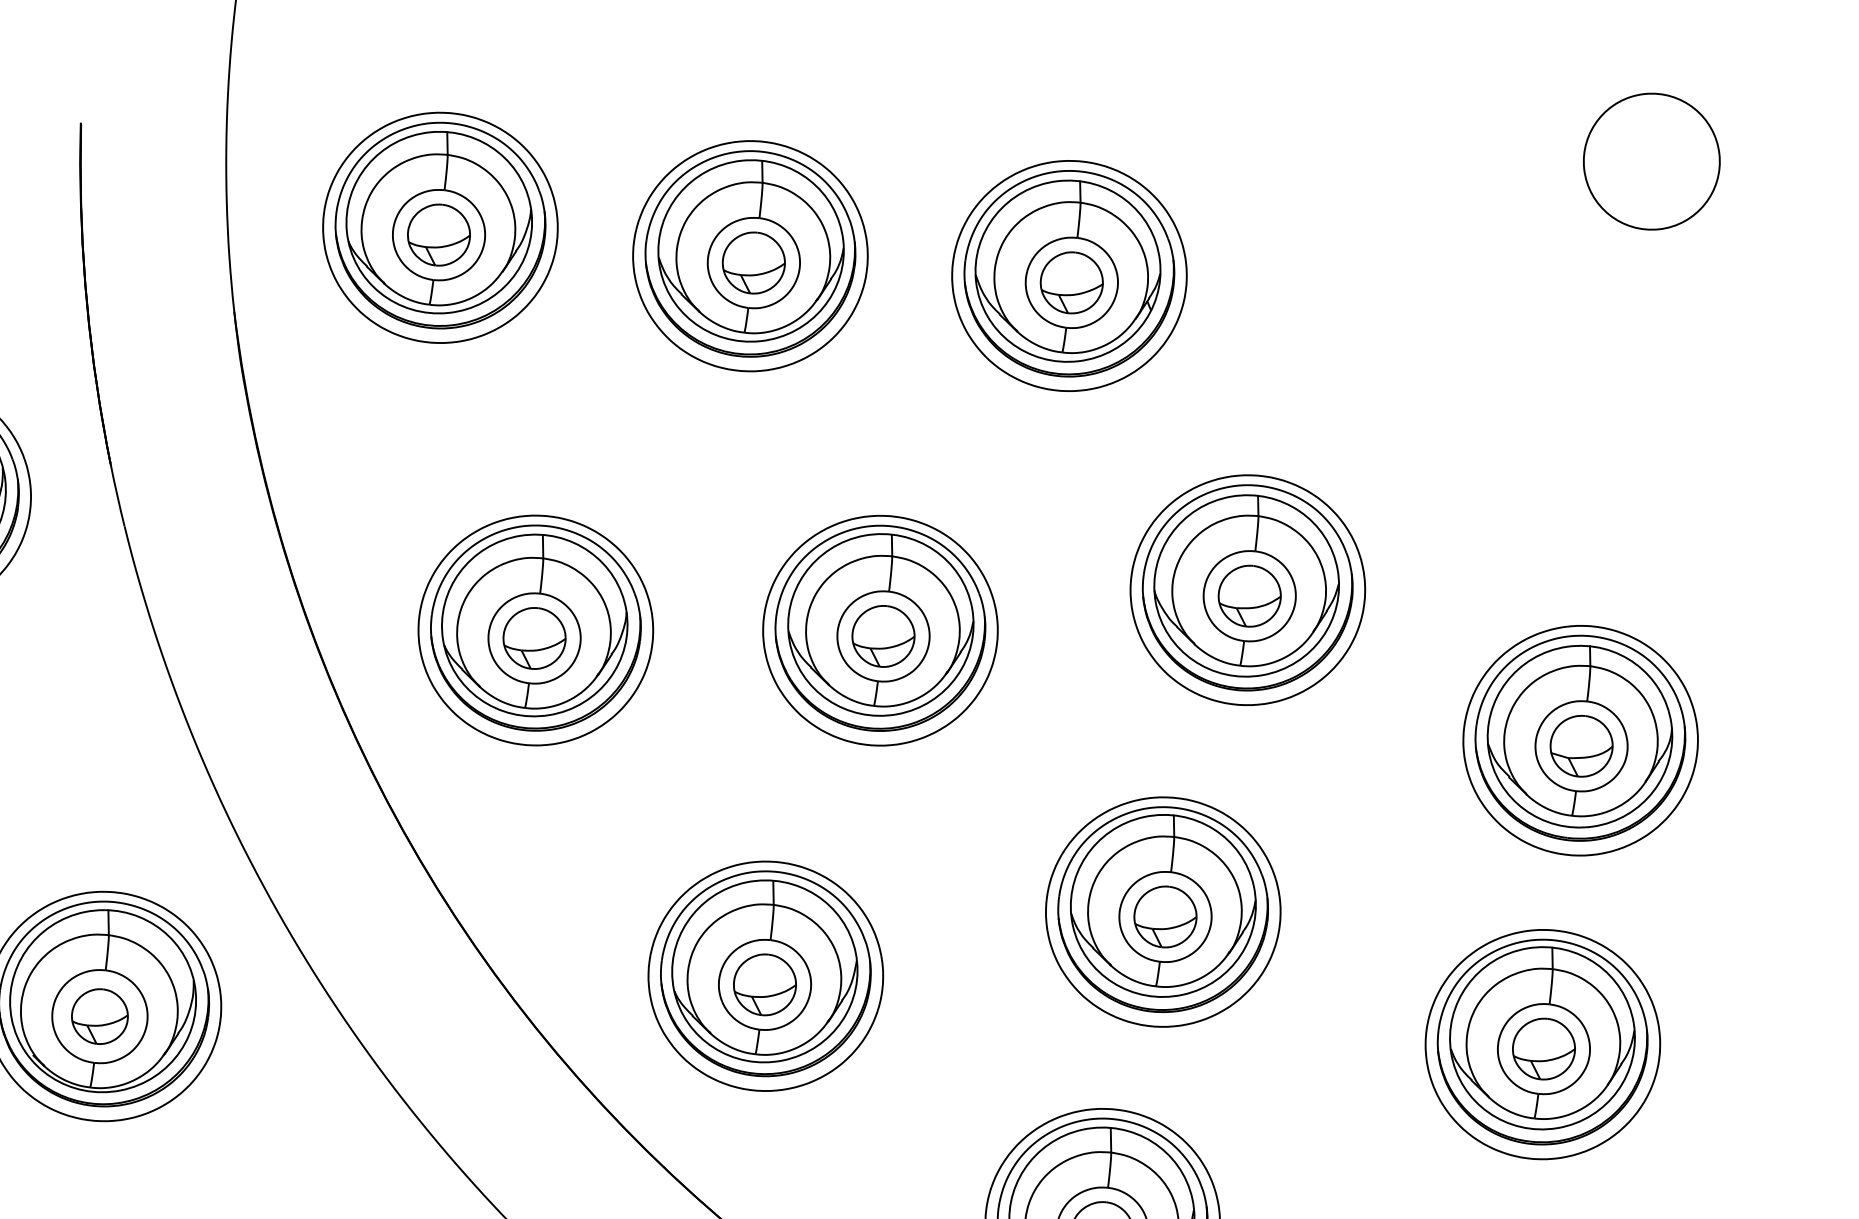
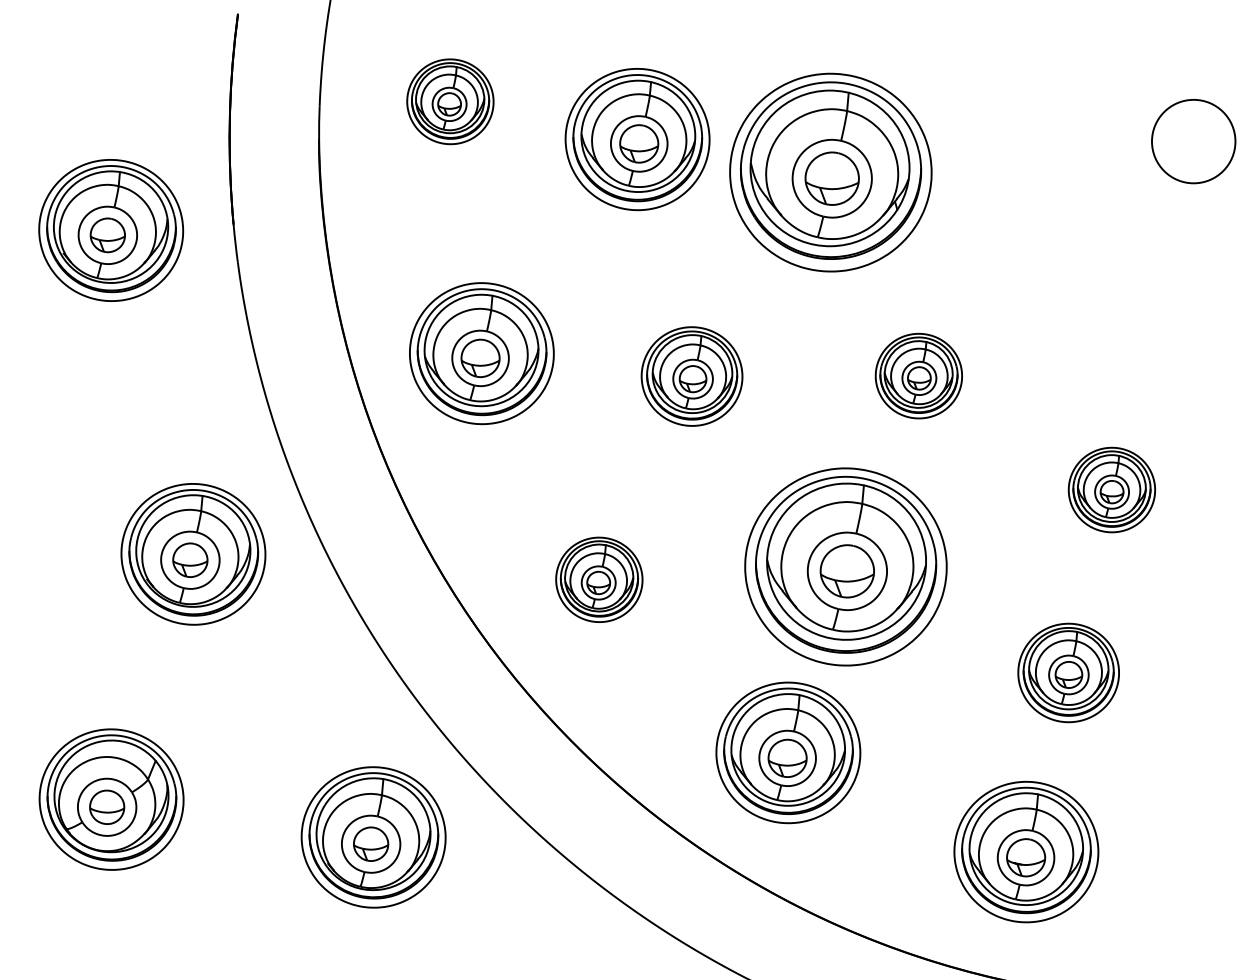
part: (440, 227) -> (450, 101), size x0.6
part: (1068, 275) -> (830, 172), size x1.4
part: (1247, 589) -> (918, 375), size x0.6
part: (879, 630) -> (691, 376), size x0.7
part: (1579, 739) -> (1111, 489), size x0.6
part: (1162, 911) -> (845, 566), size x1.4
part: (766, 975) -> (599, 579), size x0.6
part: (1542, 1043) -> (1068, 672), size x0.7

